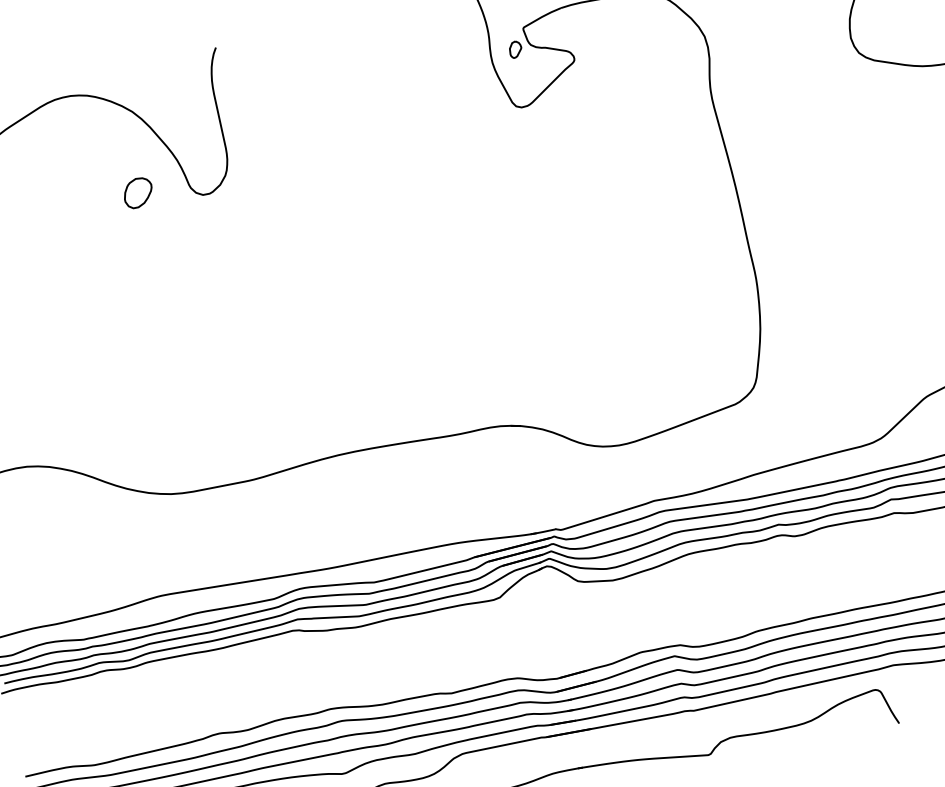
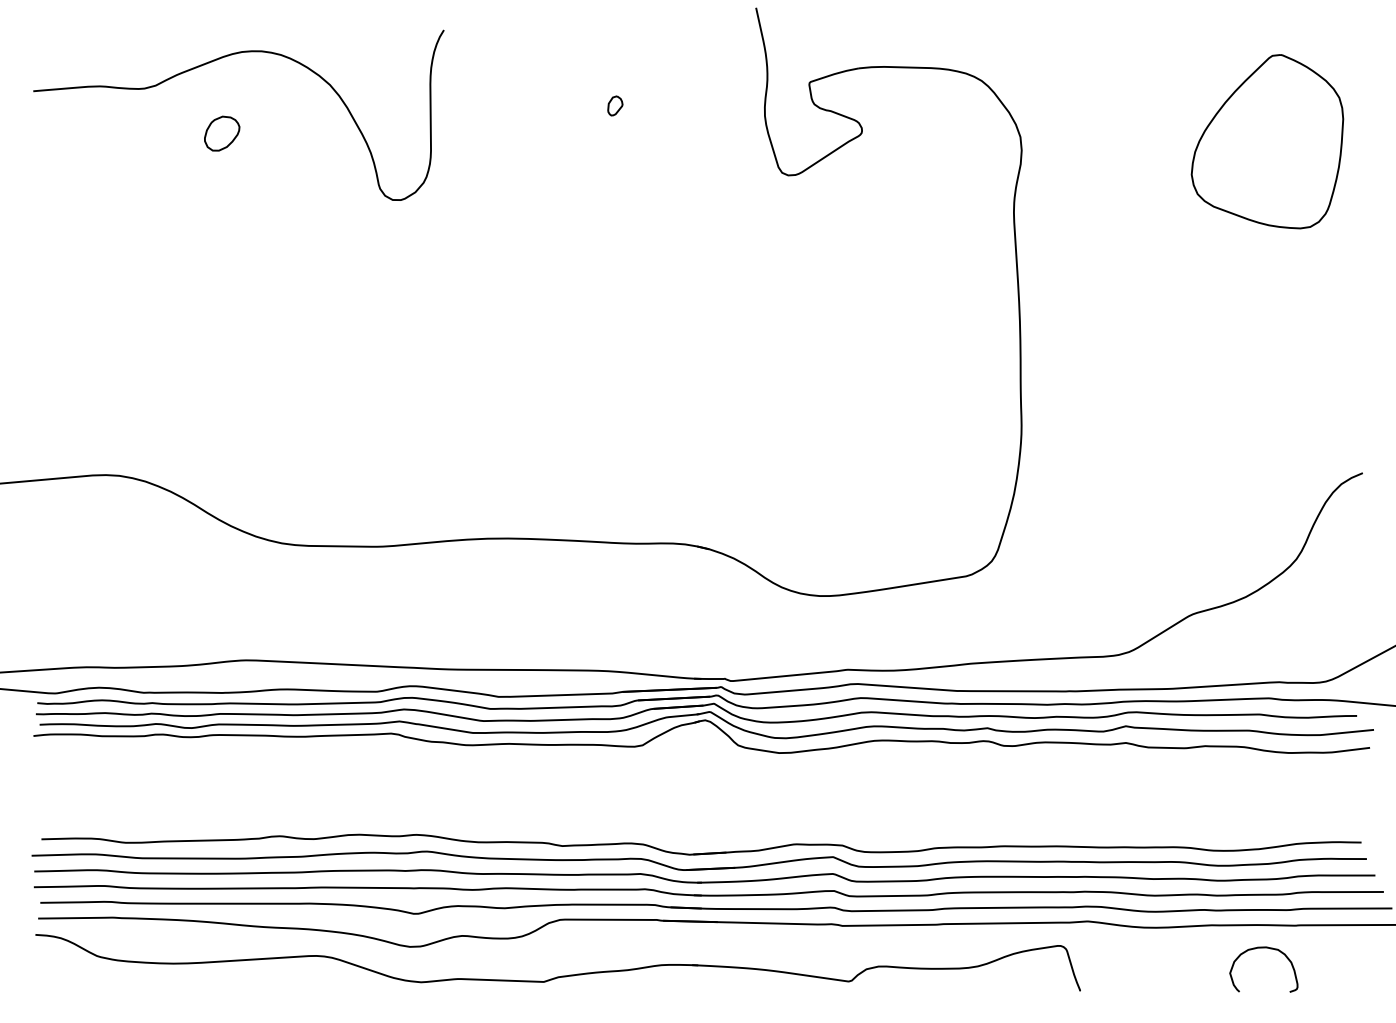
part: (515, 49) -> (615, 105), moved
part: (138, 192) -> (222, 133), moved

